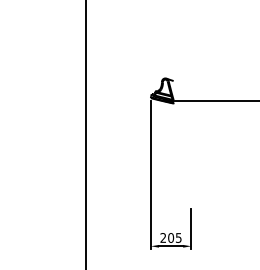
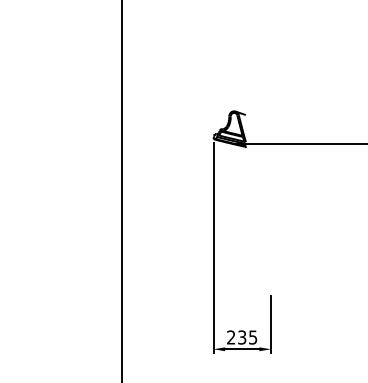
text: (171, 237) -> (242, 337), 205 -> 235

